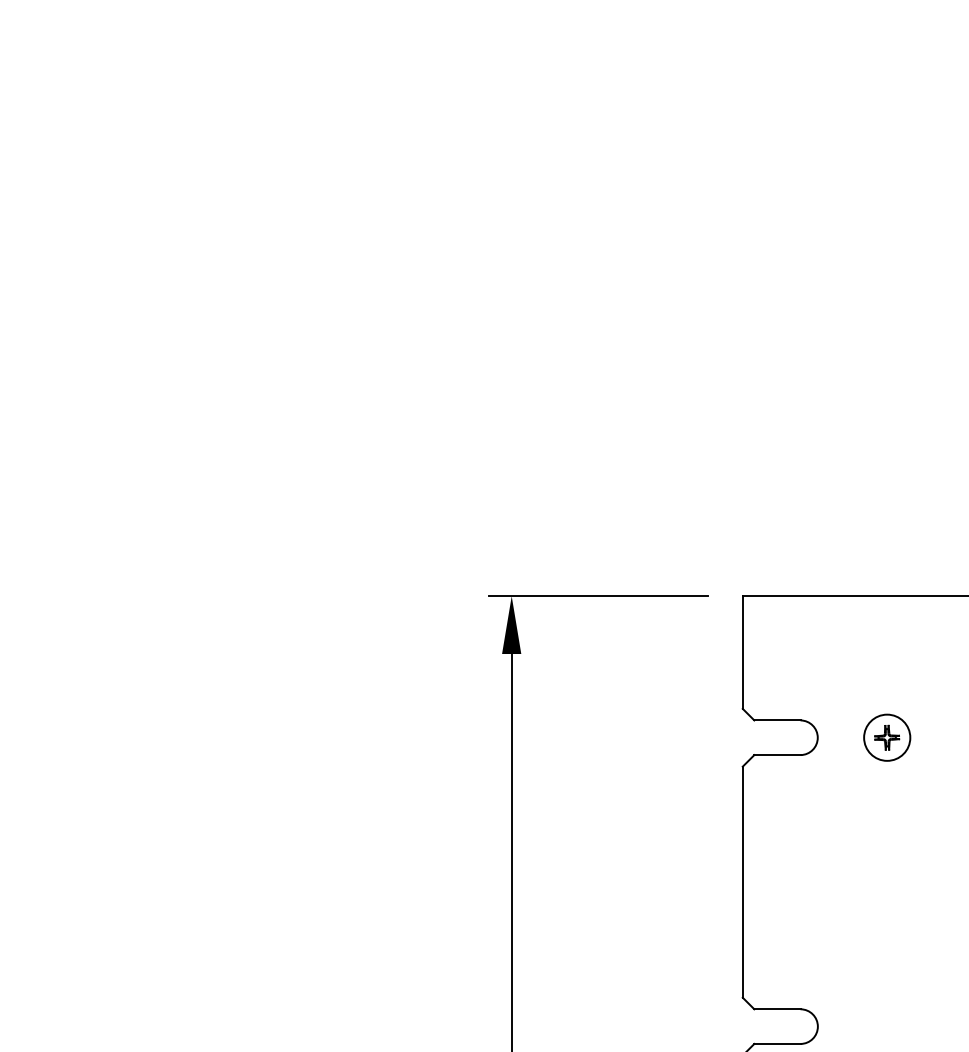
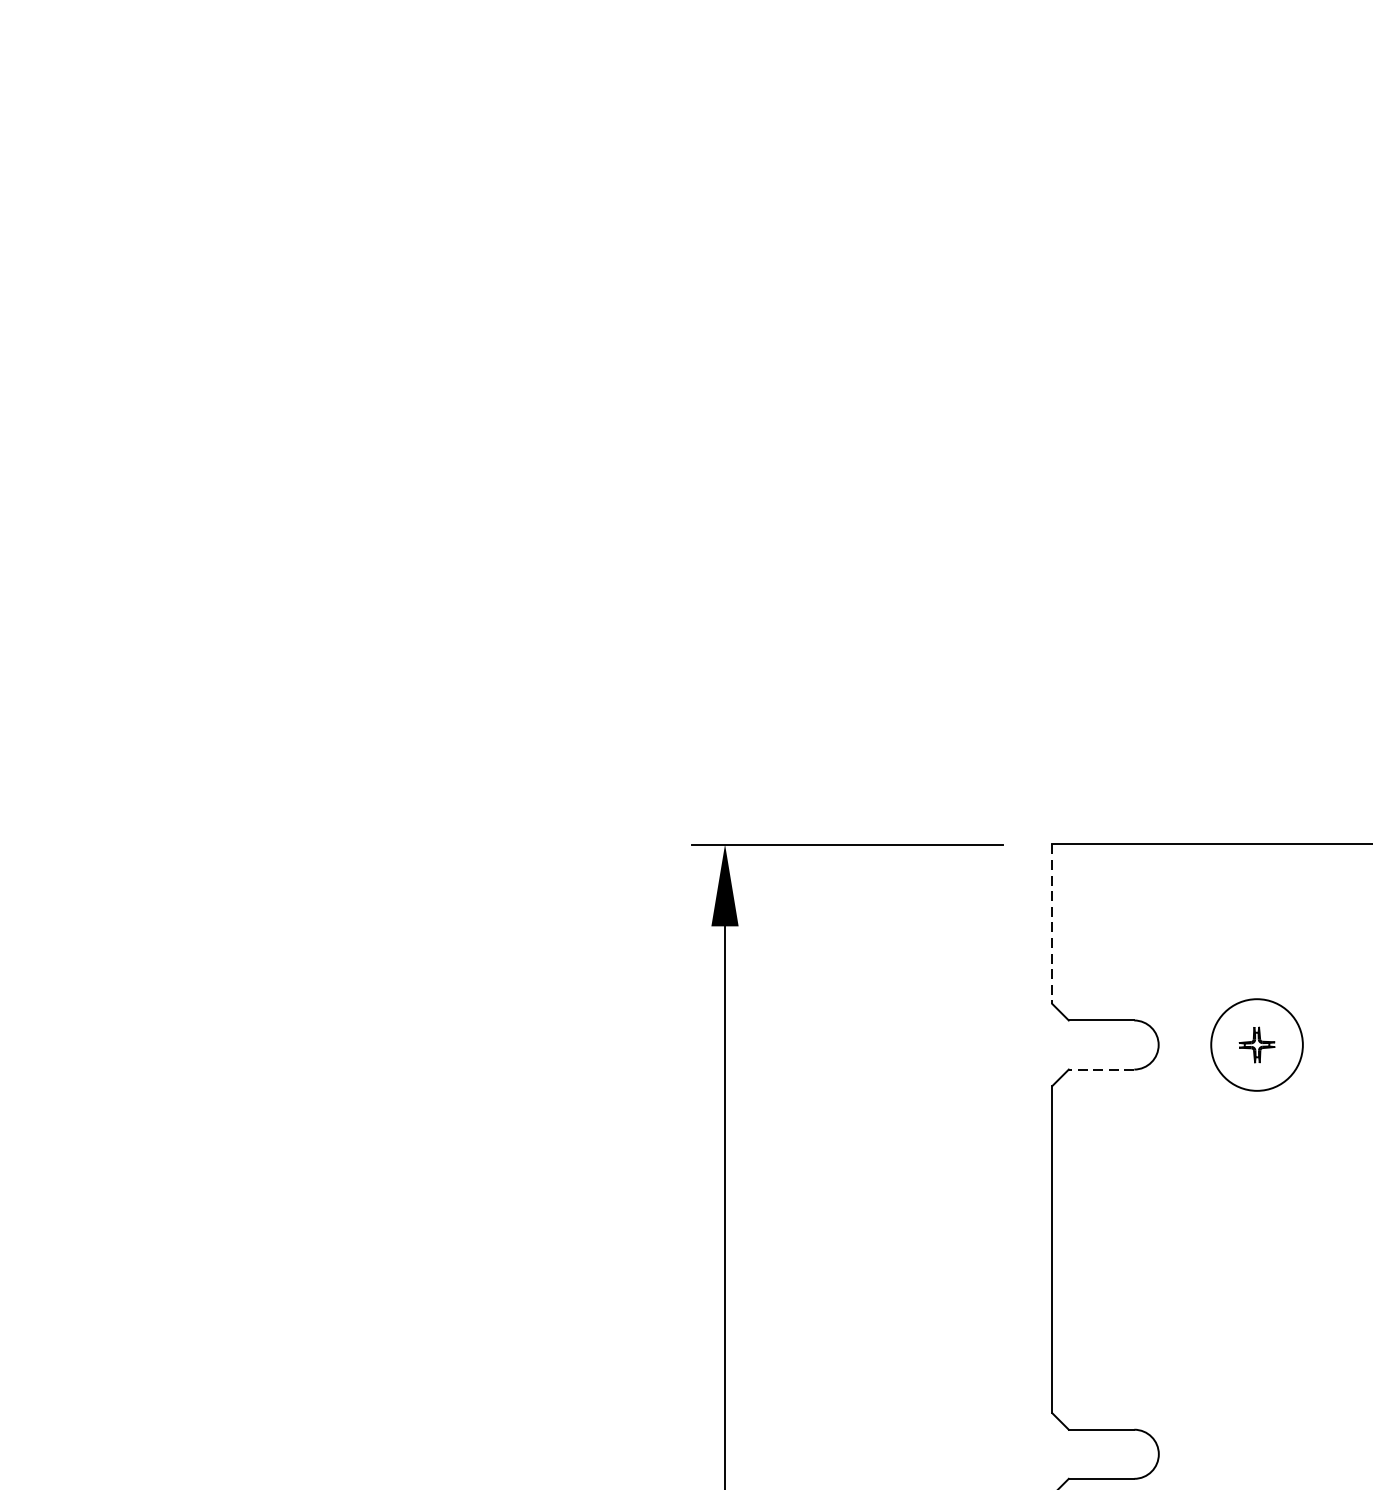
line: (742, 653) -> (1052, 925), solid -> dashed
circle: (887, 737) -> (1257, 1044), size x1.4
line: (776, 755) -> (1100, 1070), solid -> dashed

